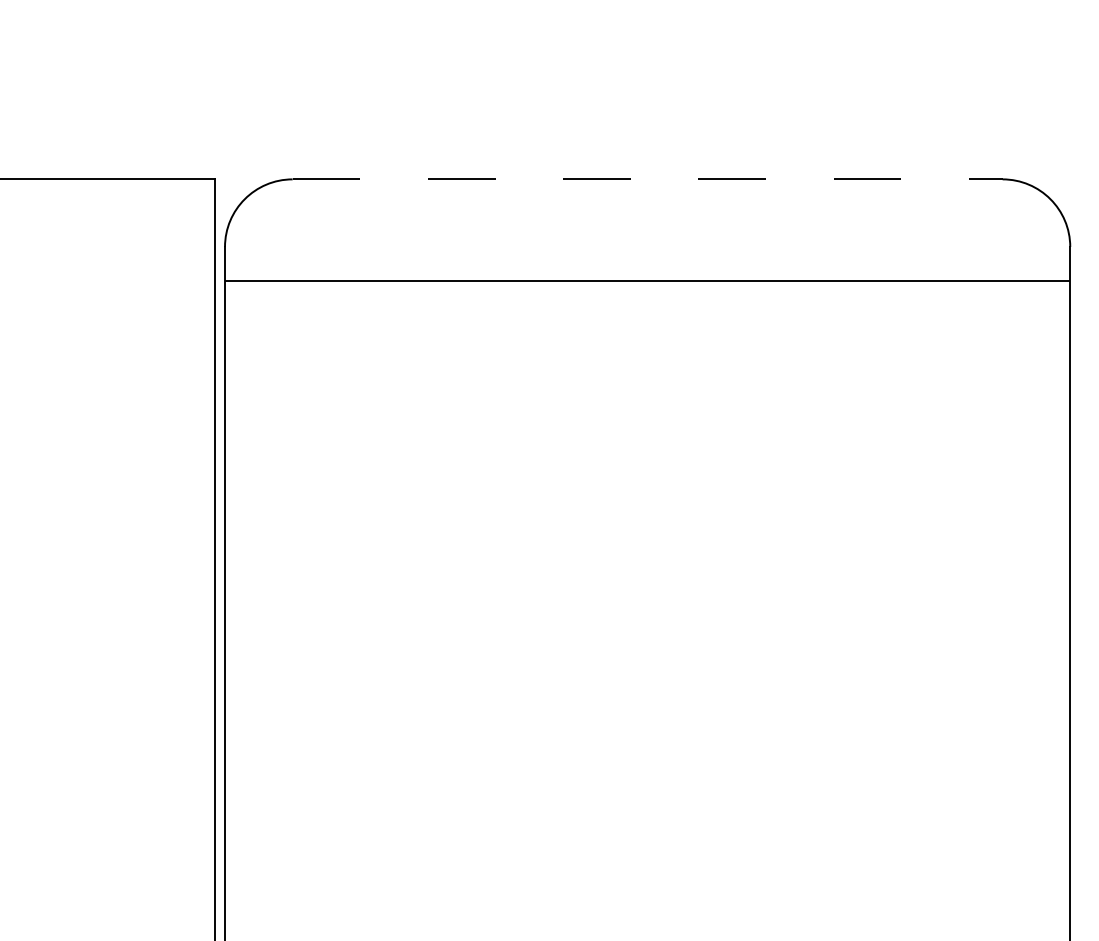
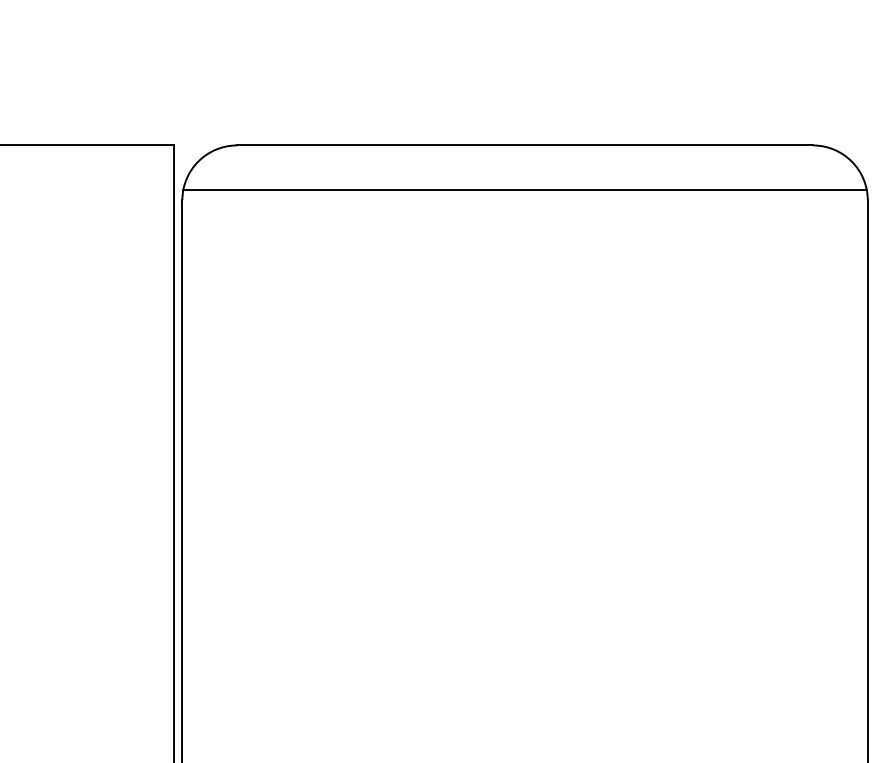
line: (647, 179) -> (524, 145), dashed -> solid
line: (647, 281) -> (524, 190), moved

